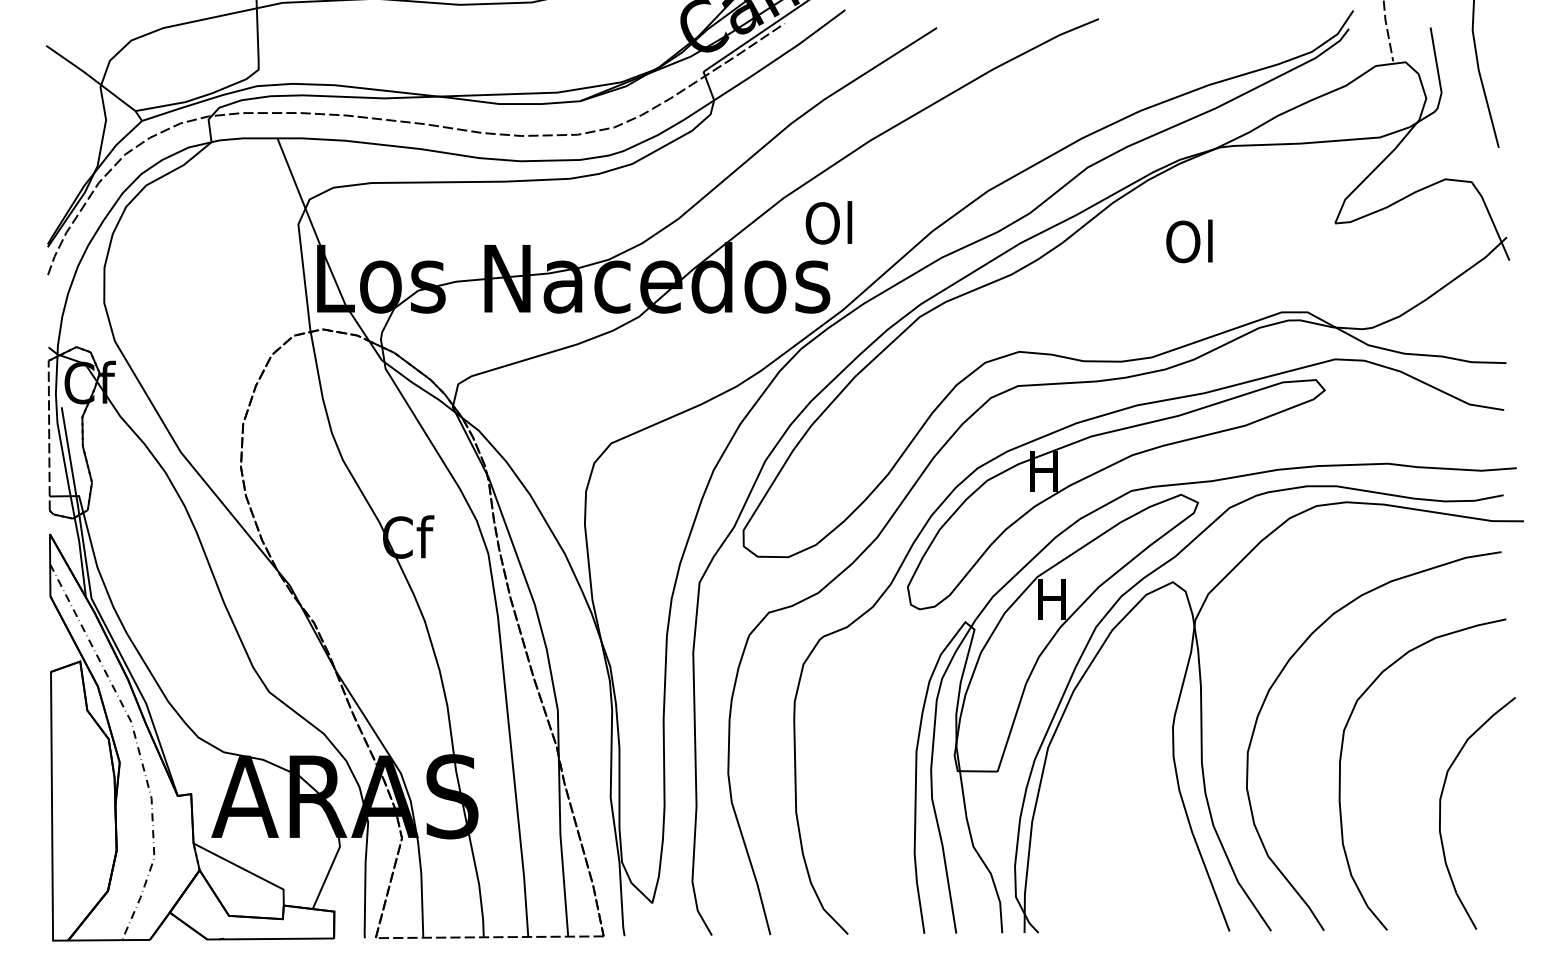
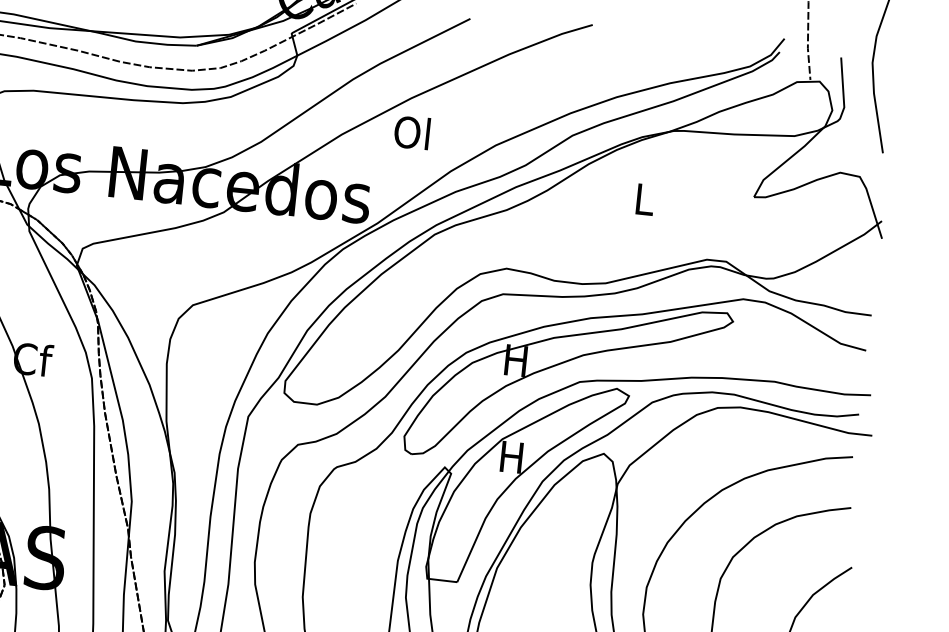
text: (828, 222) -> (411, 132), moved
text: (1189, 241) -> (643, 199), Ol -> L

